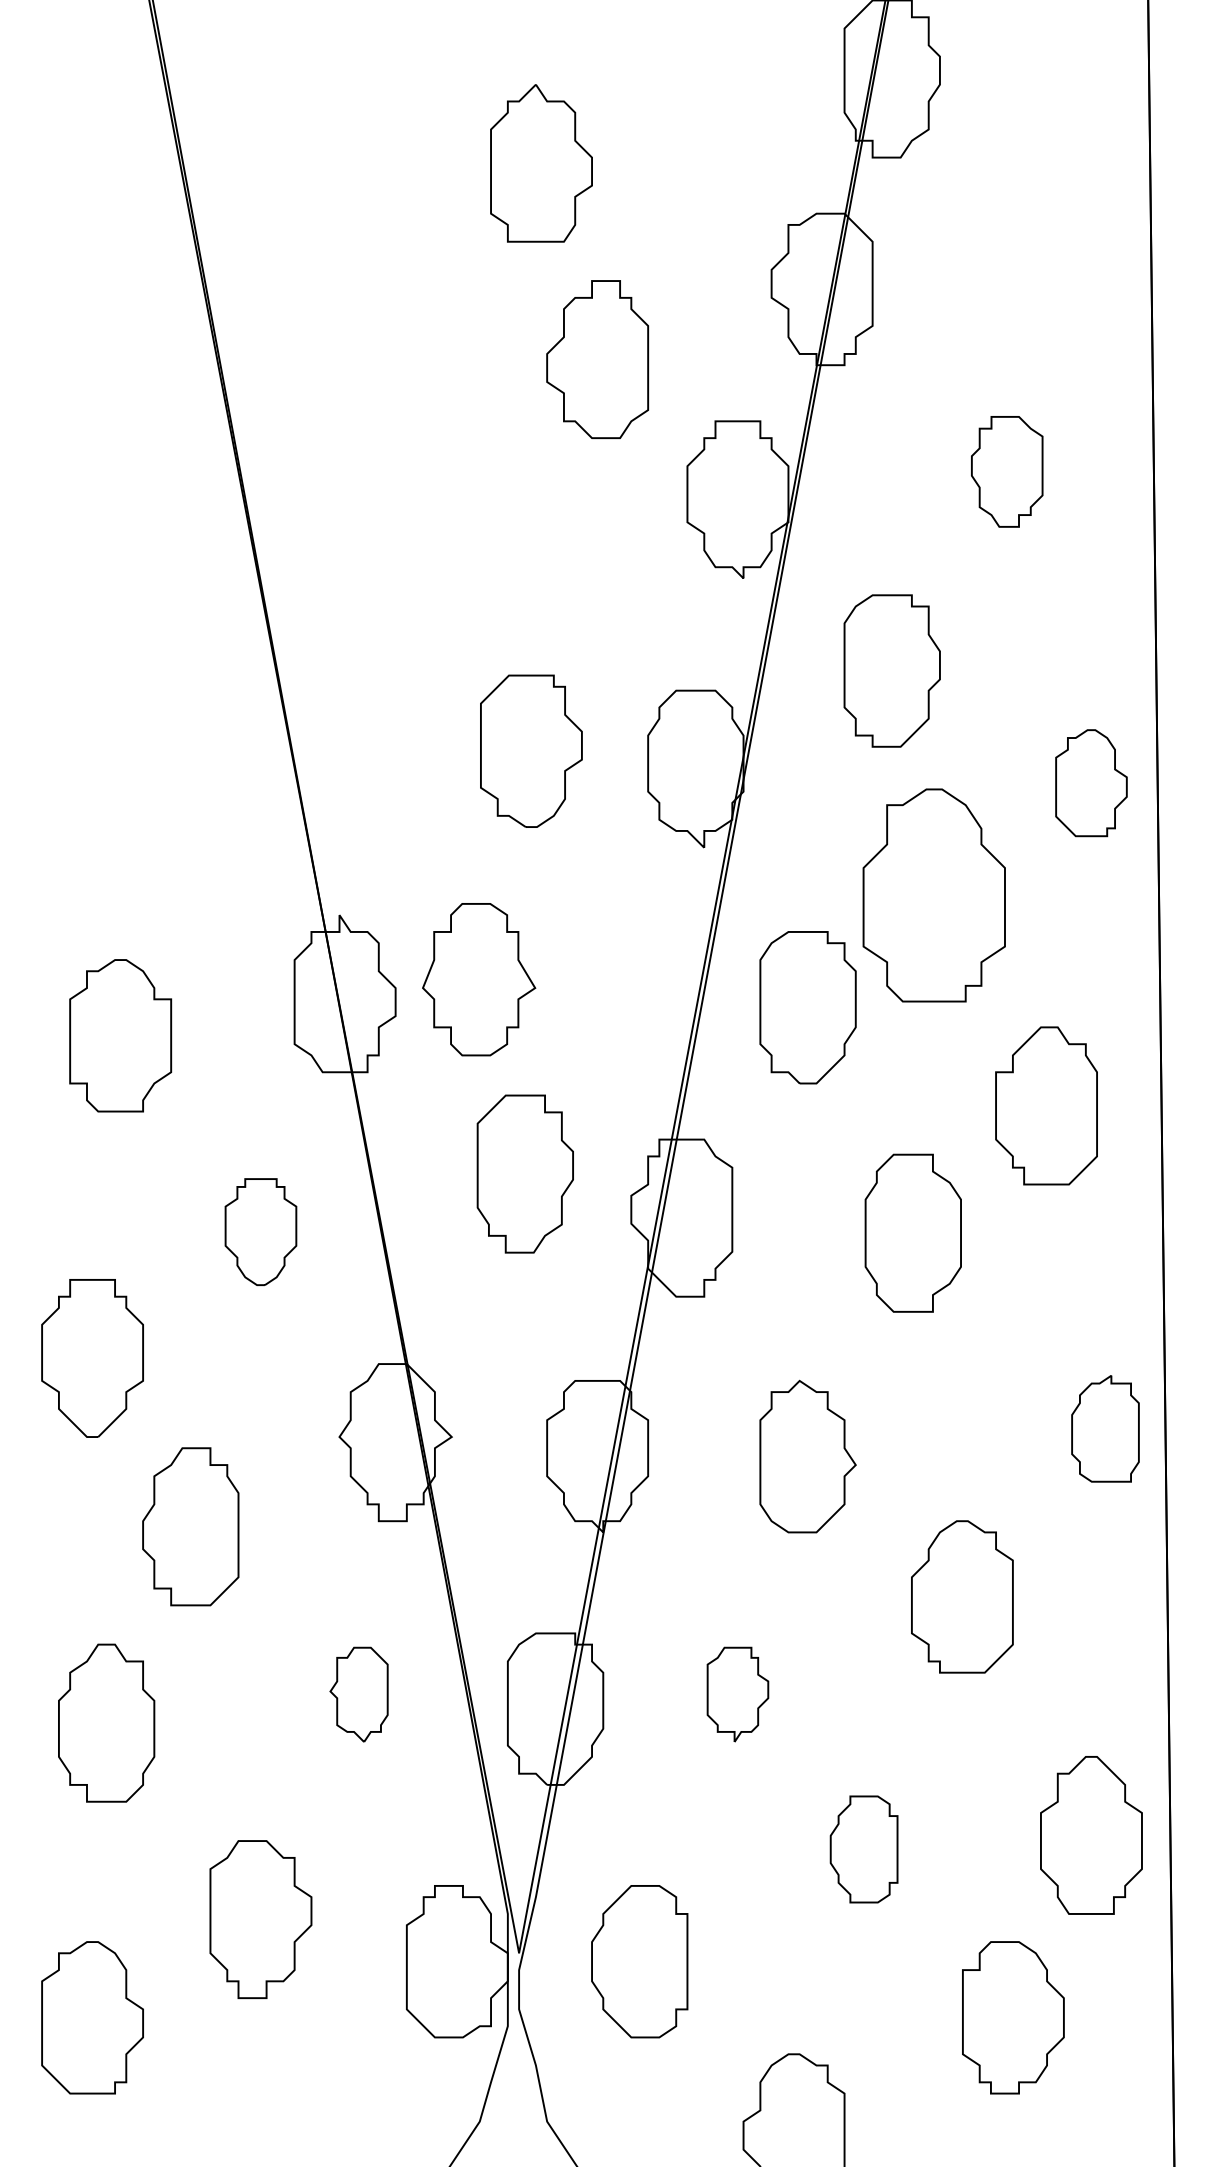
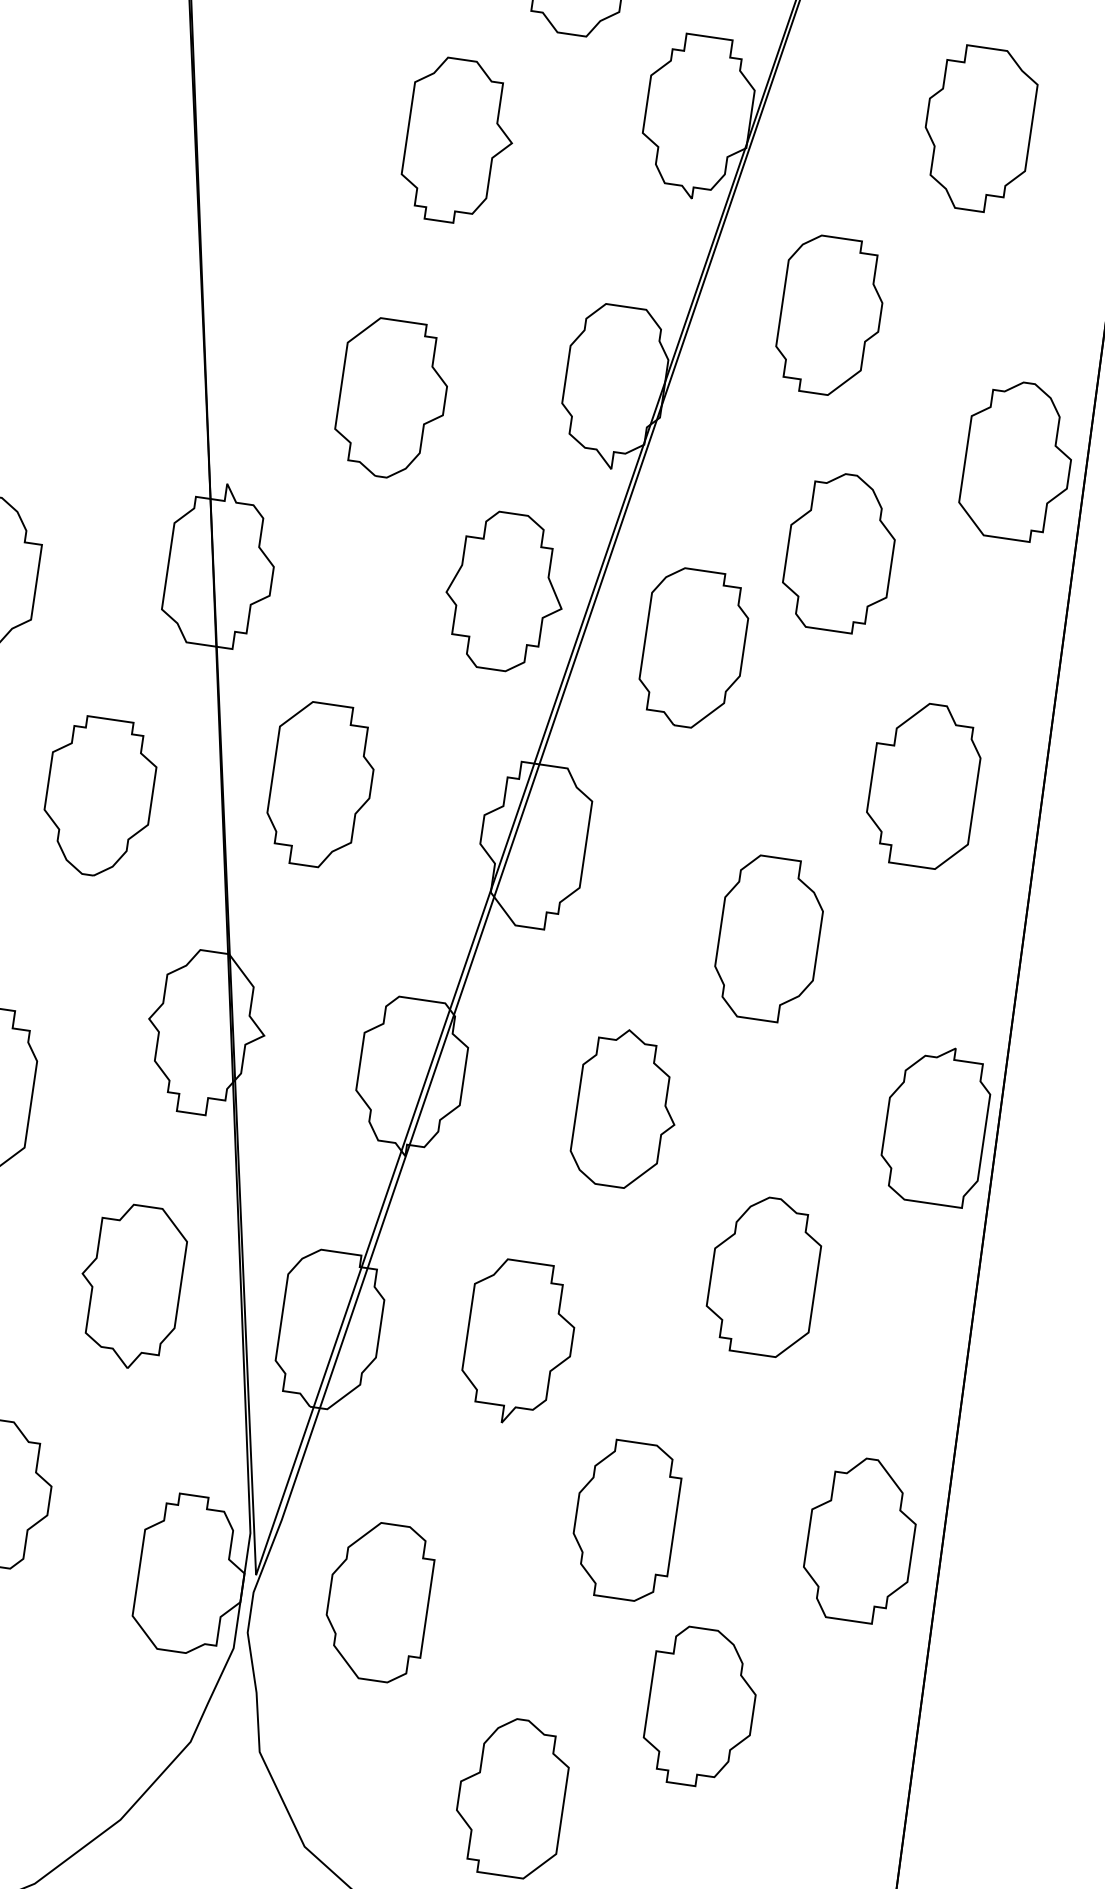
part: (1006, 471) -> (977, 128), size x1.43
part: (513, 555) -> (459, 141), added
part: (531, 750) -> (392, 398), moved
part: (1091, 782) -> (1018, 460), size x1.43
part: (934, 895) -> (840, 552), size x0.71
part: (479, 979) -> (505, 591), moved
part: (524, 1173) -> (320, 784), moved
part: (260, 1231) -> (98, 796), size x1.43
part: (912, 1232) -> (768, 938), moved
part: (1105, 1428) -> (935, 1124), size x1.43
part: (358, 1694) -> (130, 1285), size x1.67
part: (737, 1694) -> (518, 1342), size x1.67
part: (863, 1849) -> (624, 1520), size x1.43
part: (1013, 2017) -> (701, 1707), moved

